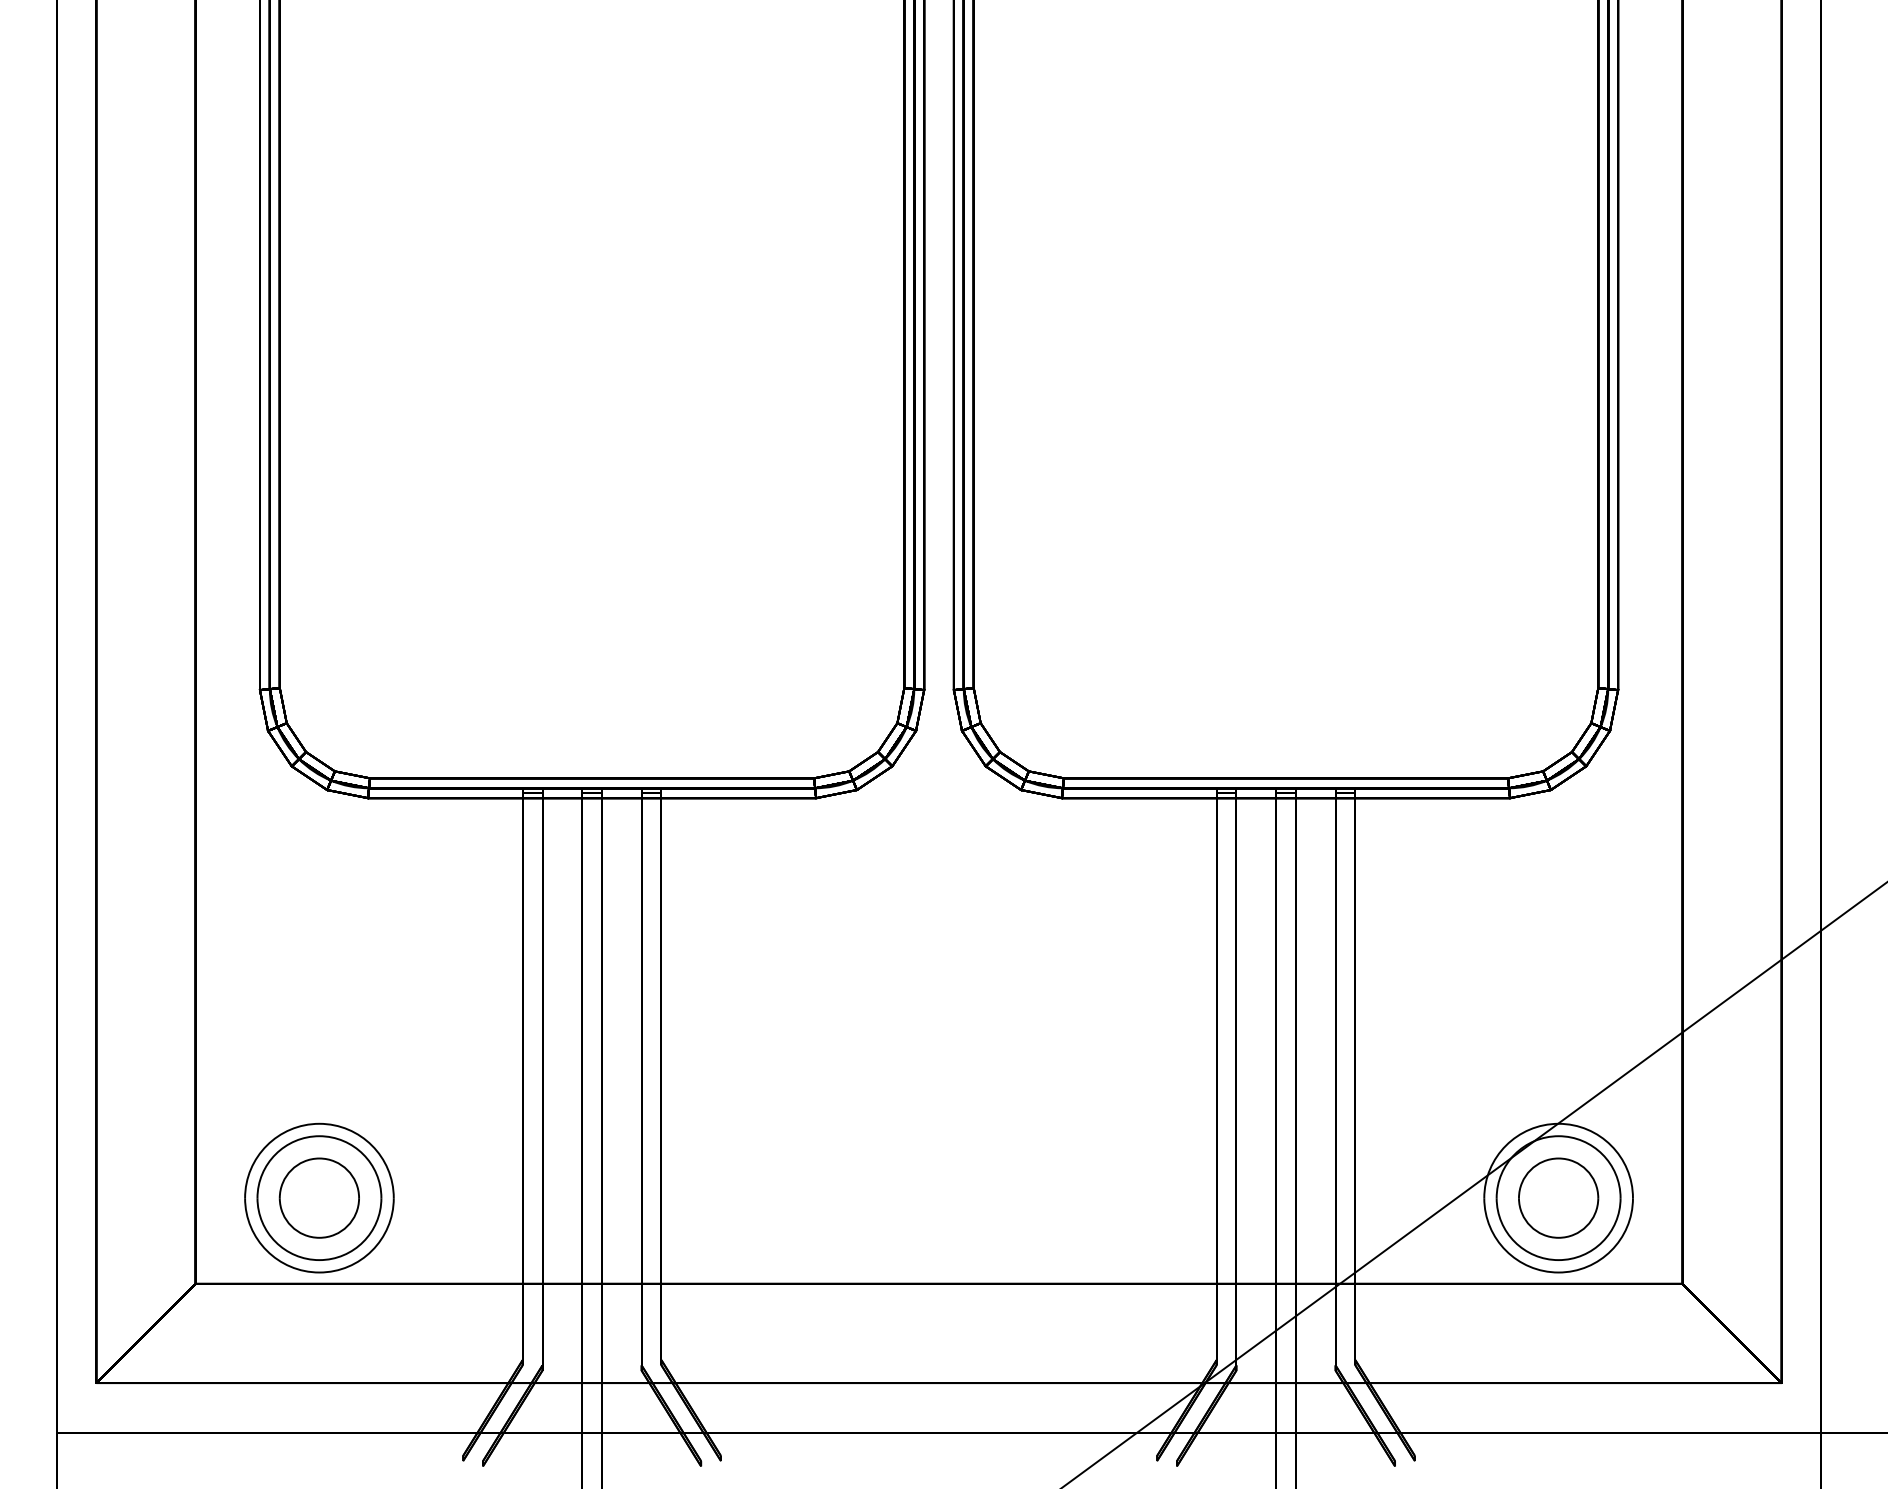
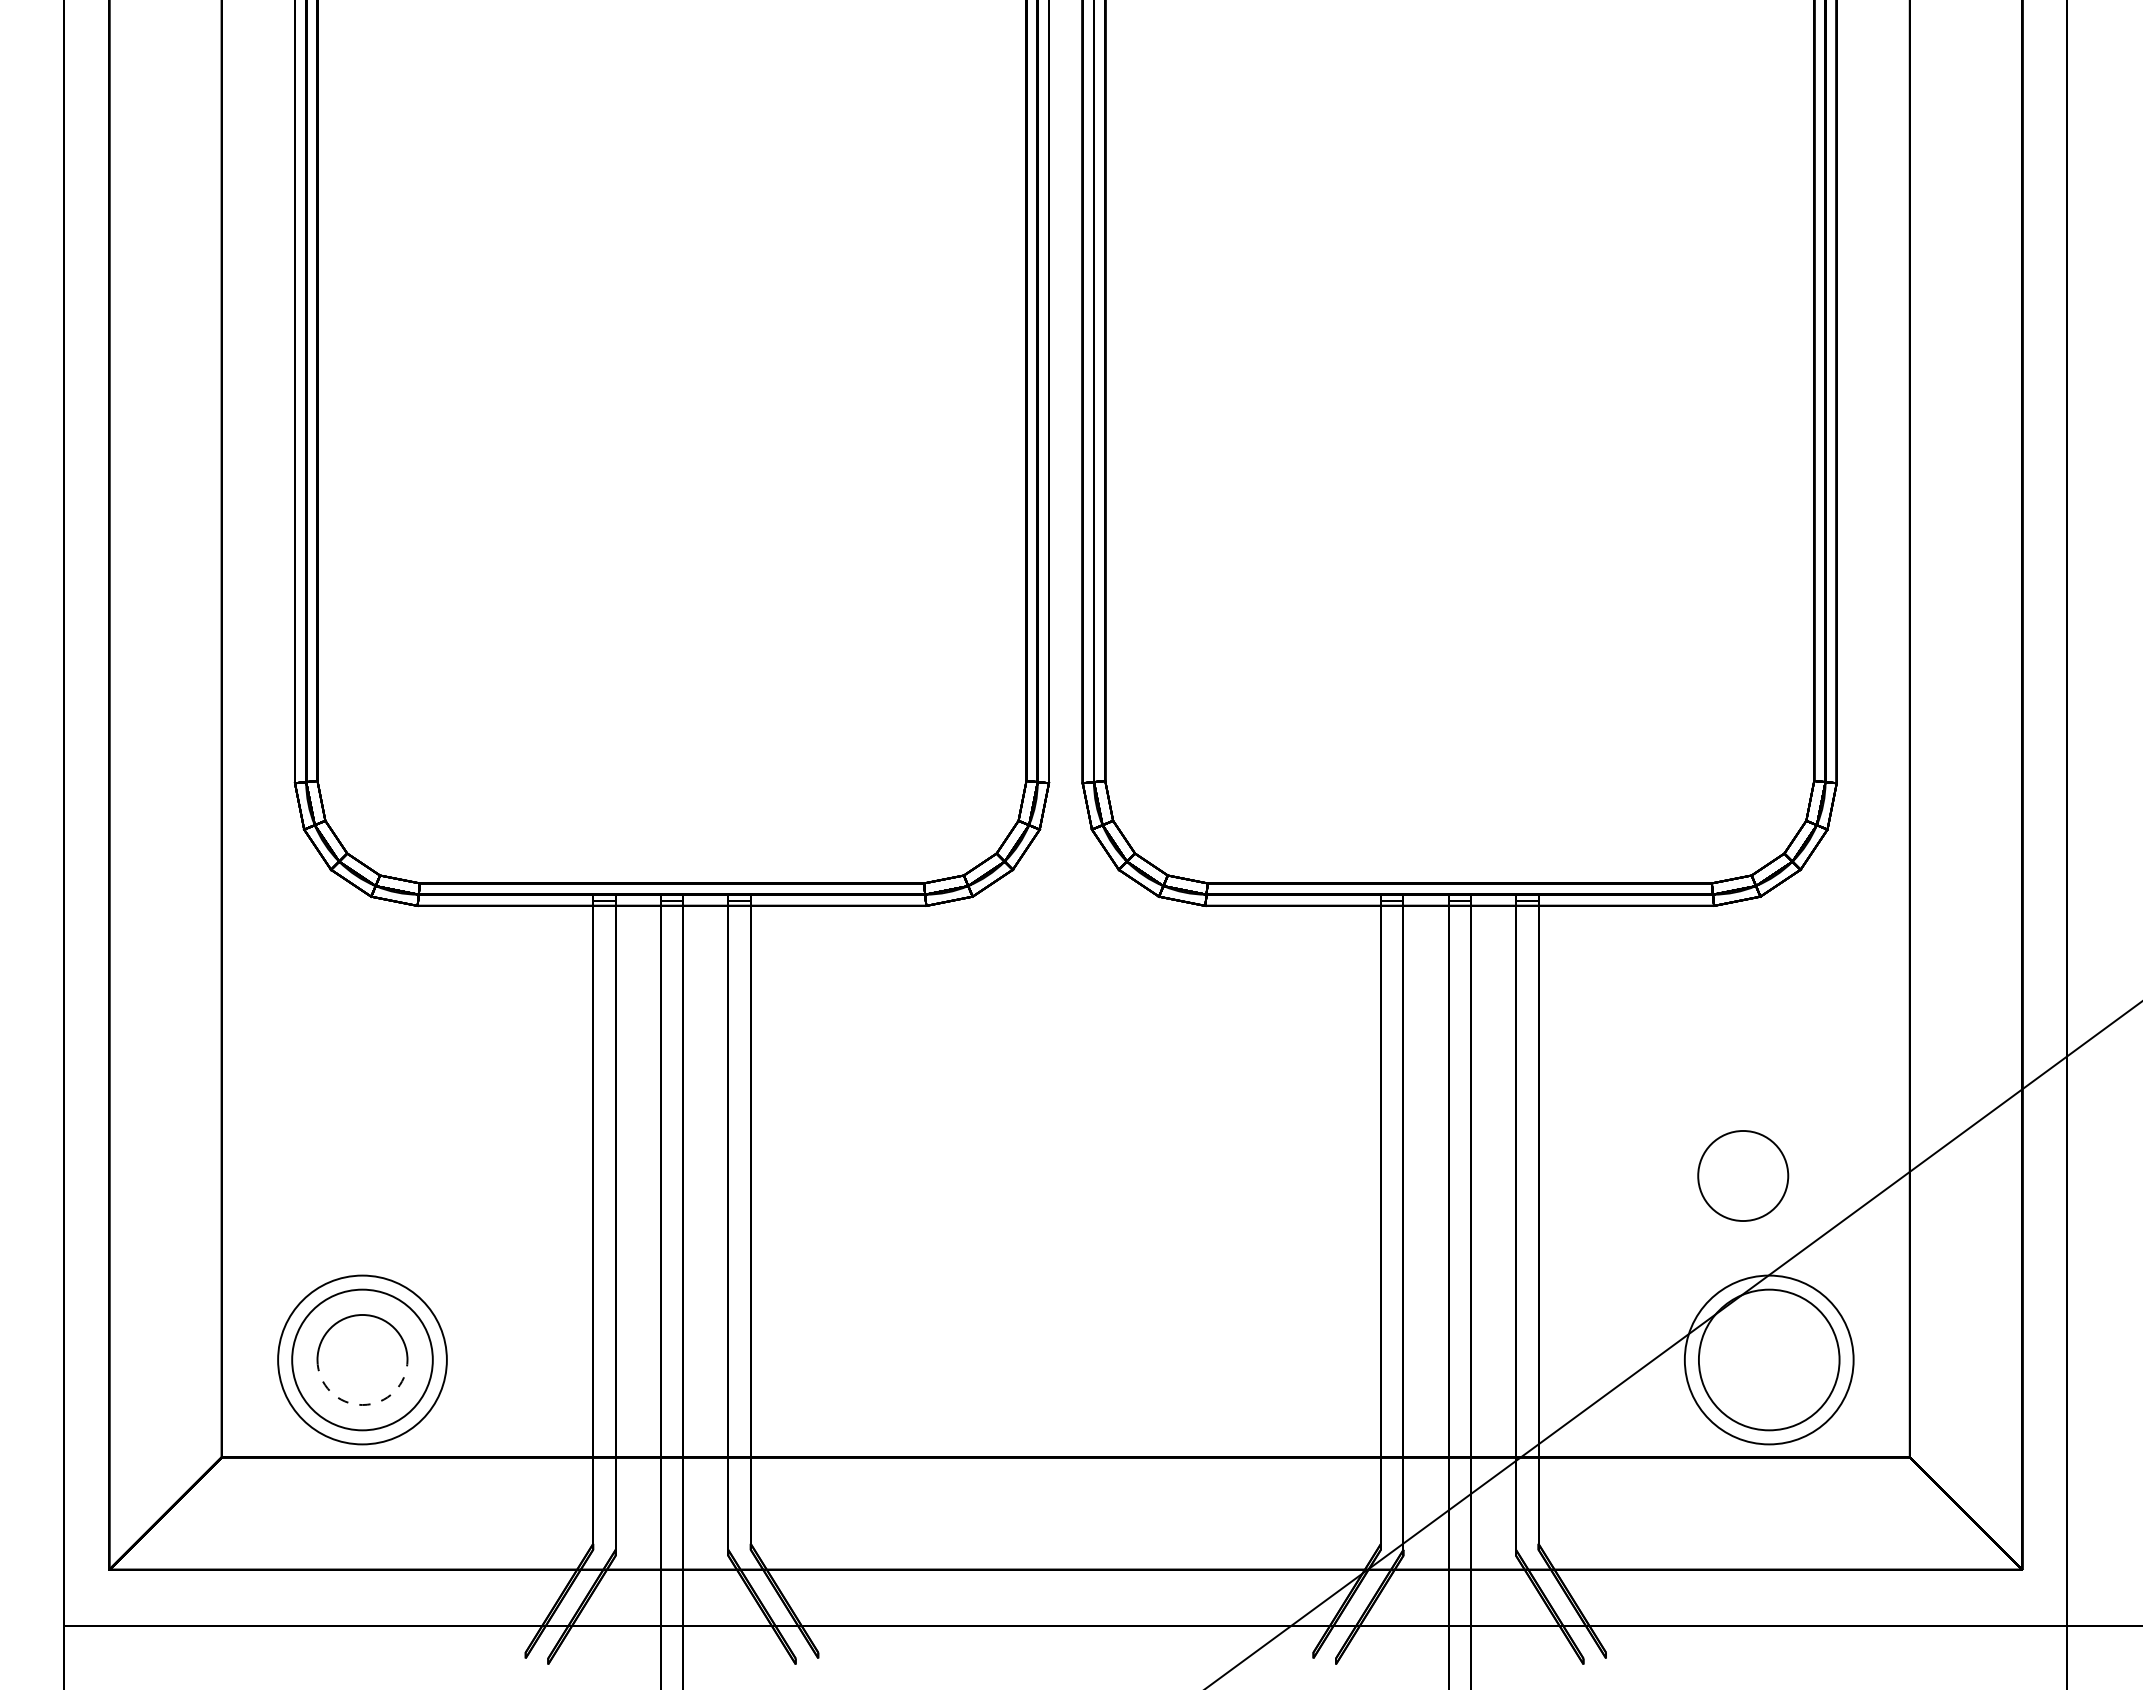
part: (1558, 1197) -> (1743, 1175), moved
arc: (319, 1238) -> (362, 1405), solid -> dashed

